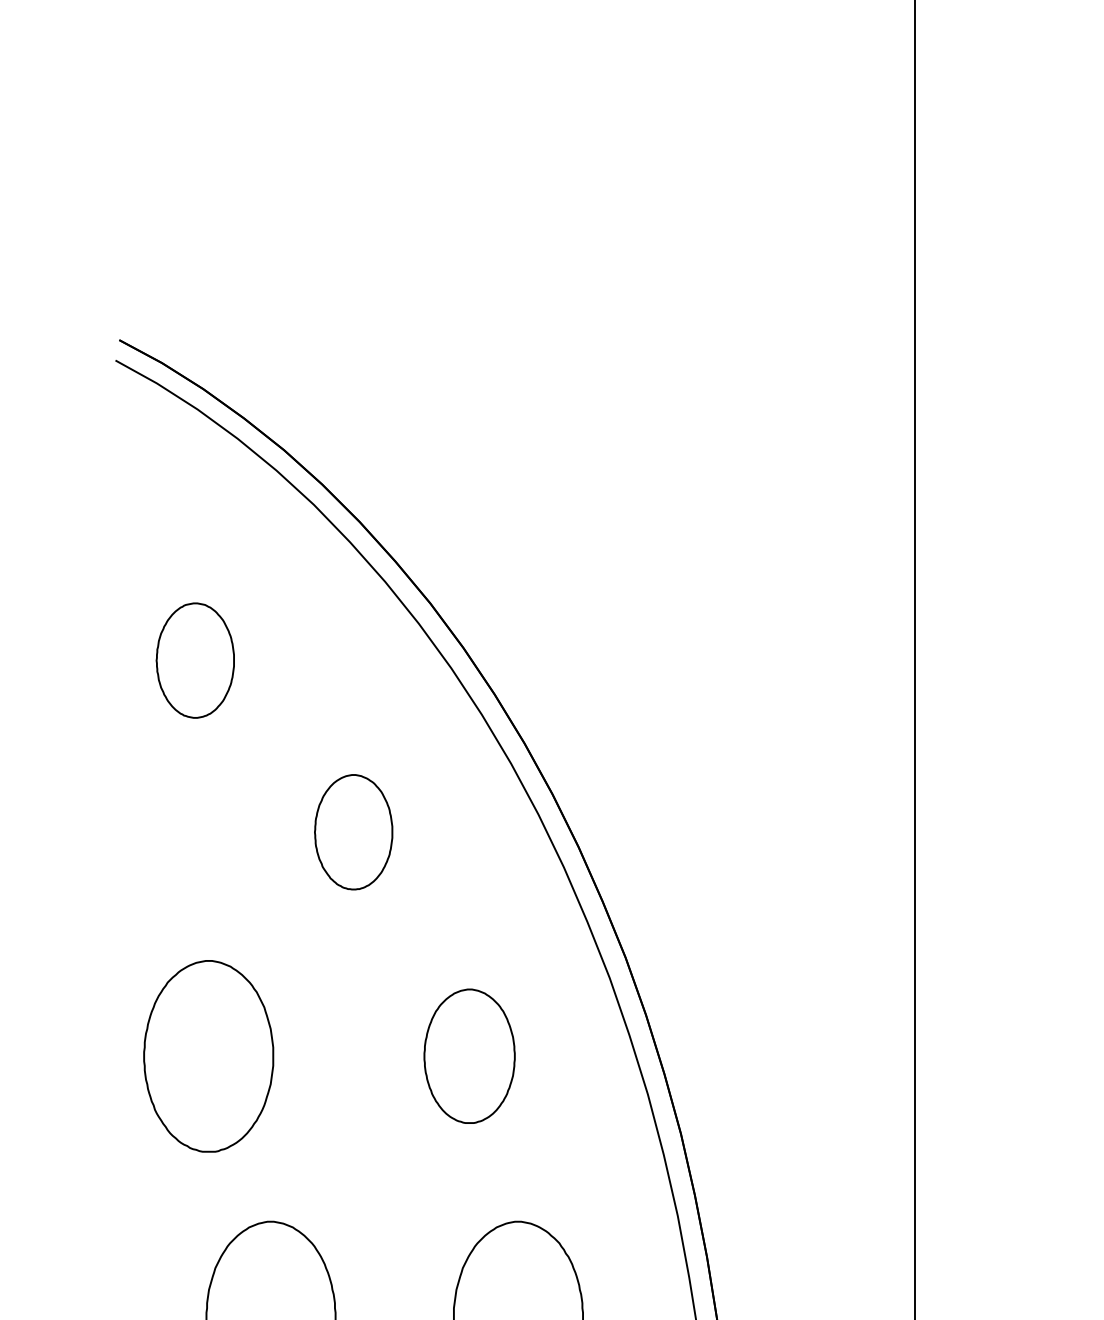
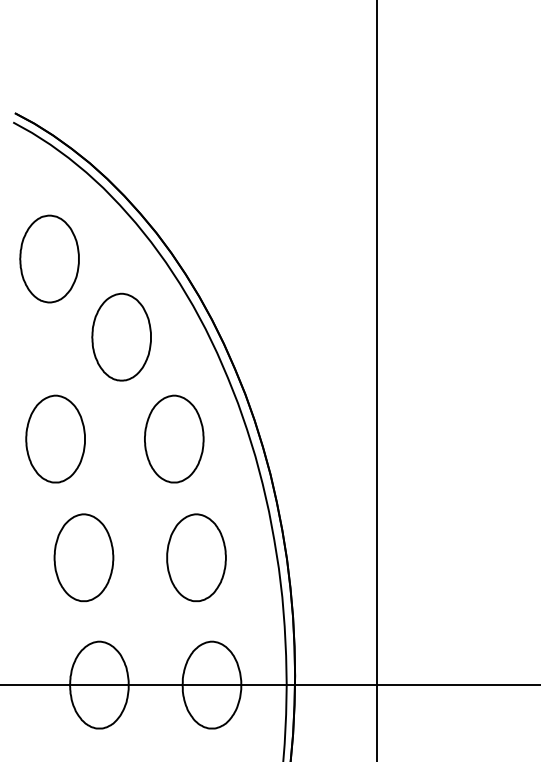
part: (195, 659) -> (49, 258), size x1.67
part: (353, 830) -> (121, 336), size x1.67
part: (469, 1055) -> (174, 438), size x1.43

